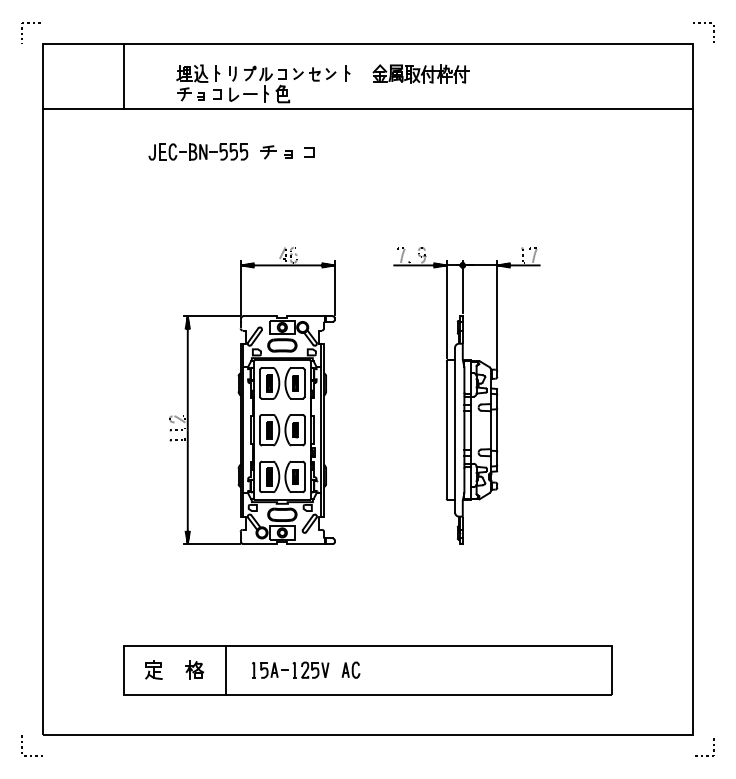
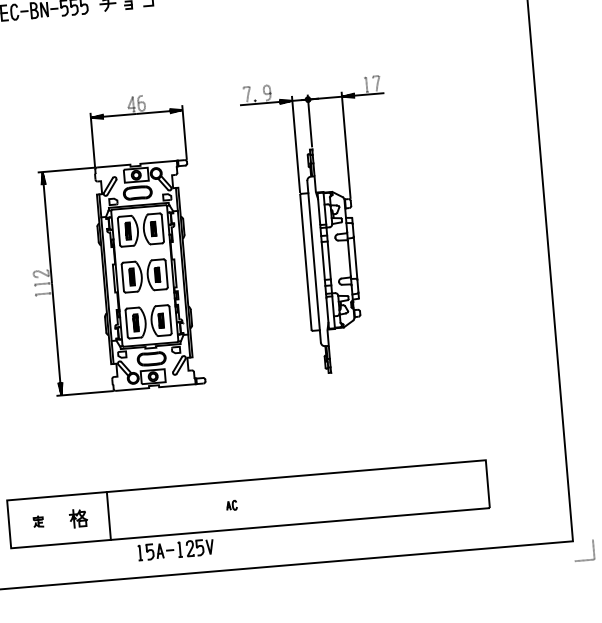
part: (153, 669) -> (38, 521), size x0.6
part: (290, 669) -> (175, 549), moved
part: (350, 669) -> (231, 505), size x0.6

